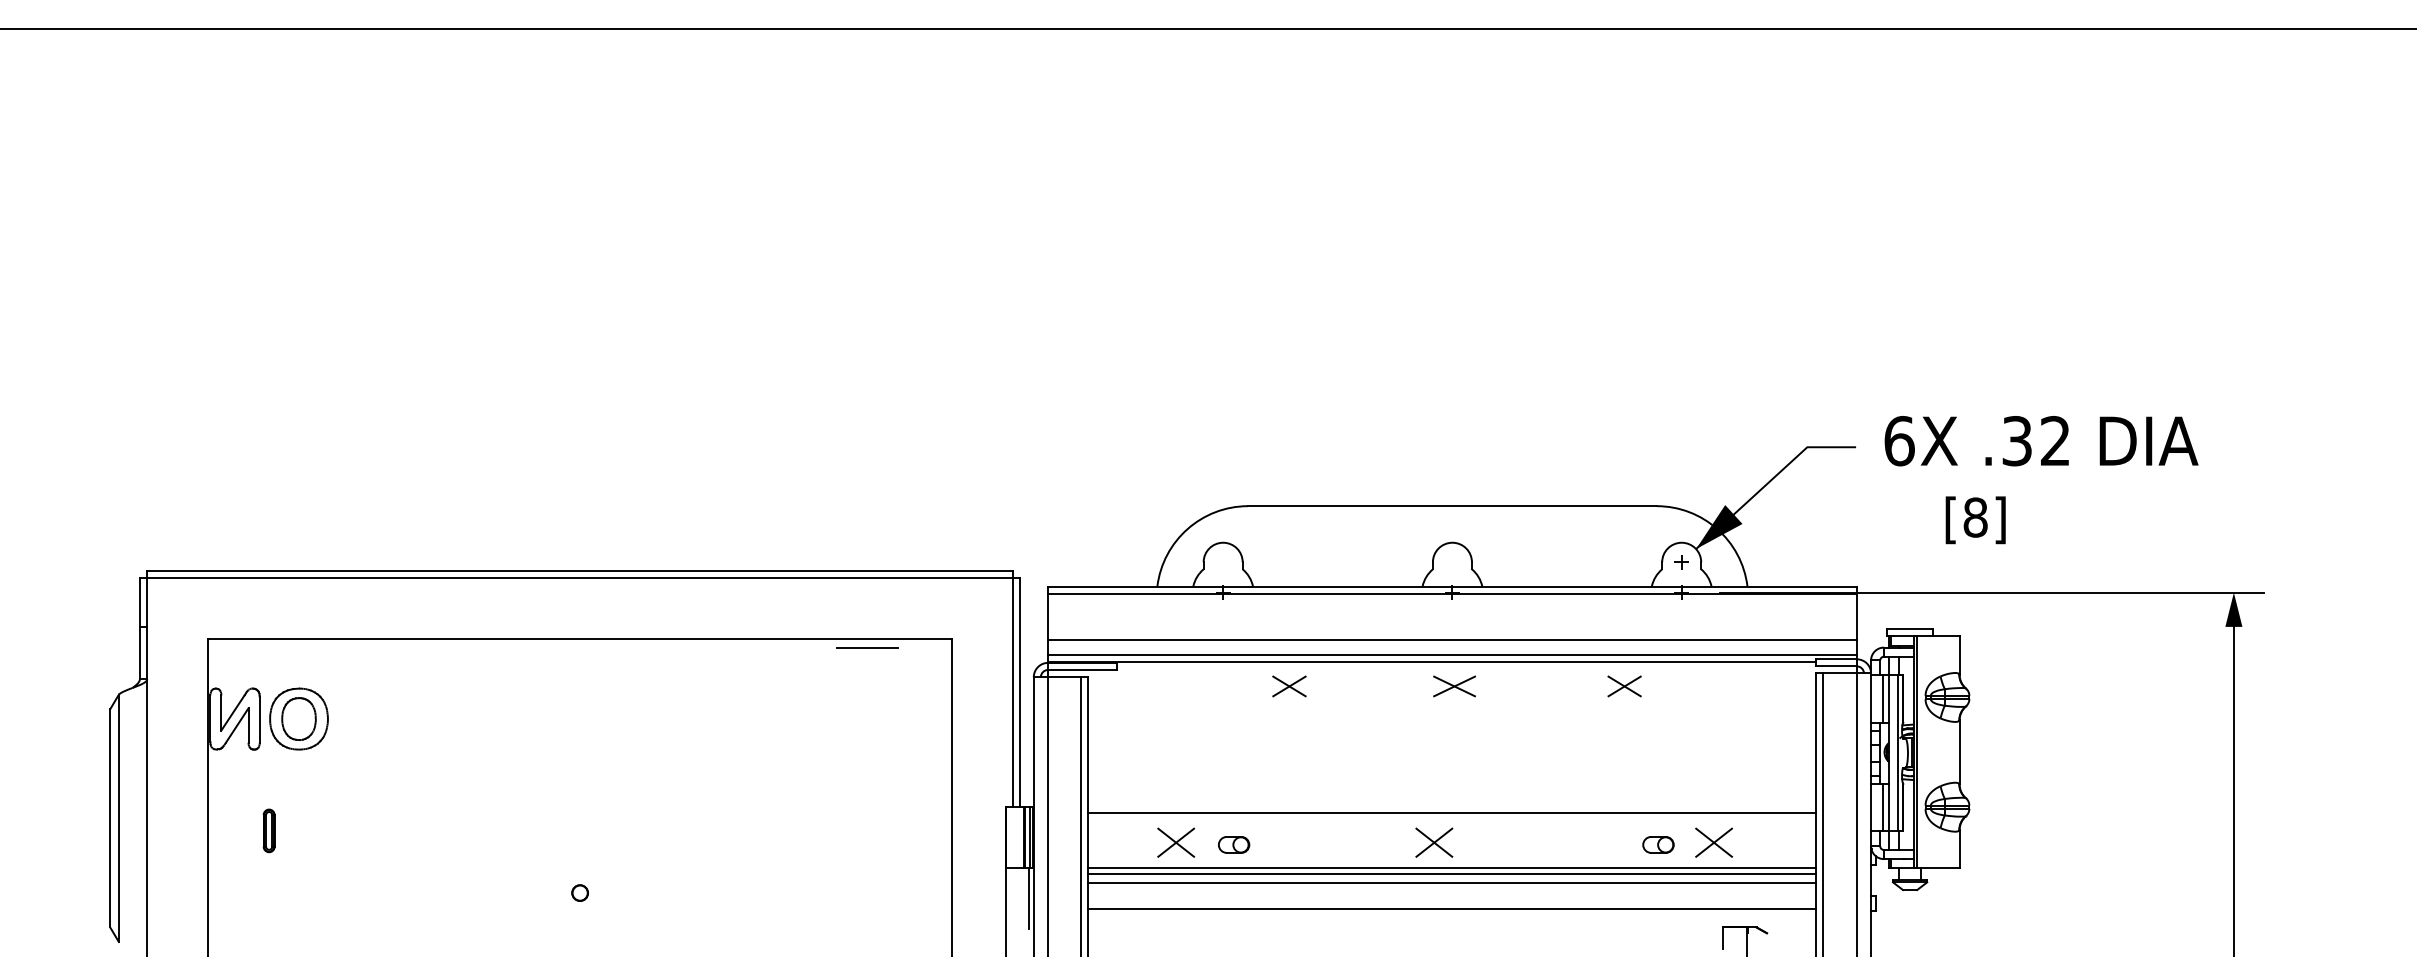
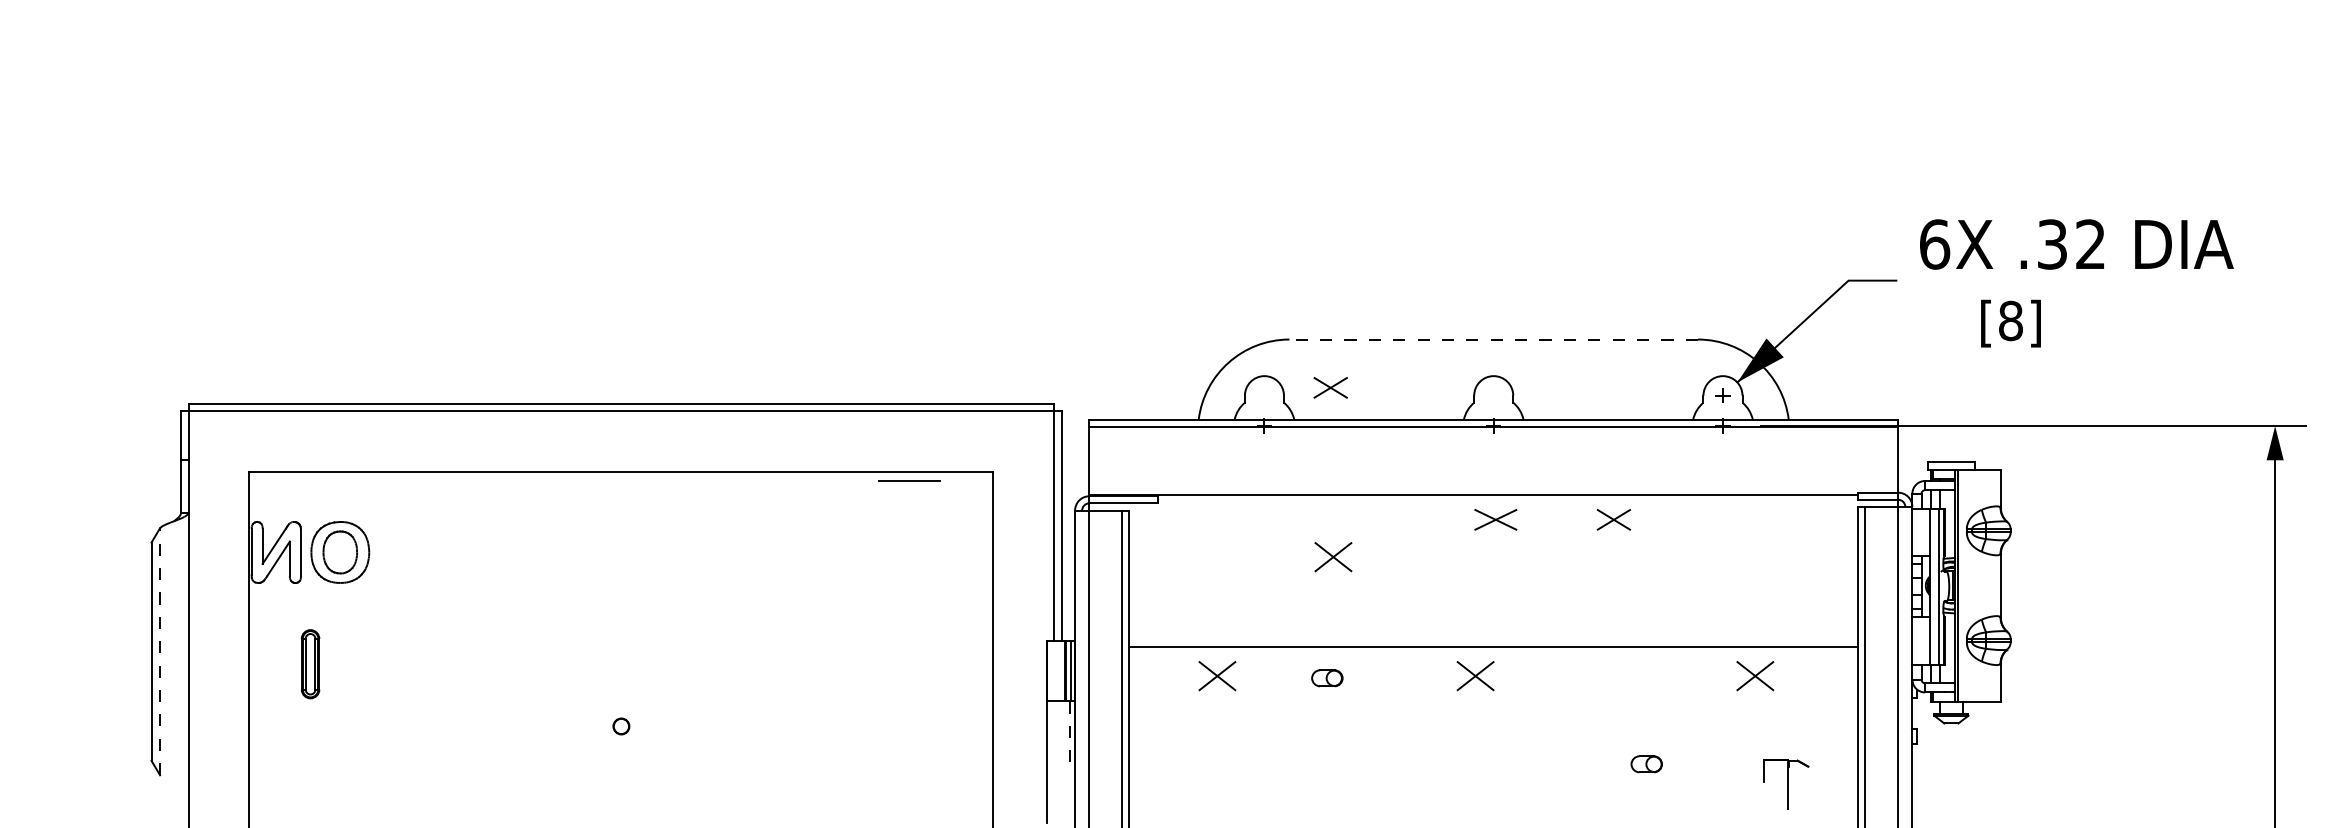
text: (2041, 480) -> (2076, 283), moved
line: (1451, 506) -> (1492, 339), solid -> dashed
line: (1452, 640) -> (1493, 473), removed
line: (1452, 654) -> (1493, 487), removed
part: (1289, 686) -> (1330, 387), moved
part: (1624, 686) -> (1613, 519), moved
line: (1883, 698) -> (1924, 531), removed
part: (1292, 723) -> (1333, 556), added
line: (1883, 807) -> (1924, 640), removed
line: (118, 818) -> (159, 651), solid -> dashed
part: (268, 830) -> (309, 663), size x1.6
part: (1234, 844) -> (1327, 677), moved
part: (1658, 844) -> (1646, 763), moved
line: (1452, 868) -> (1493, 701), removed
line: (1452, 874) -> (1493, 707), removed
line: (1452, 882) -> (1493, 715), removed
line: (1028, 899) -> (1069, 732), solid -> dashed
line: (1452, 909) -> (1493, 742), removed

